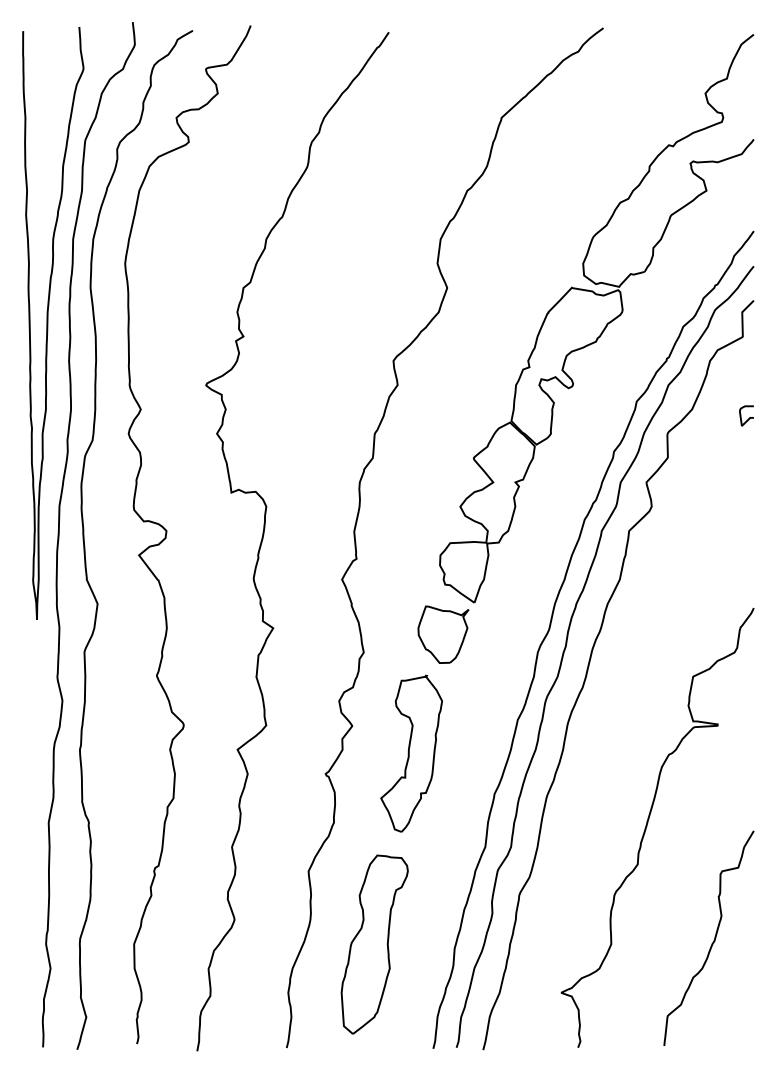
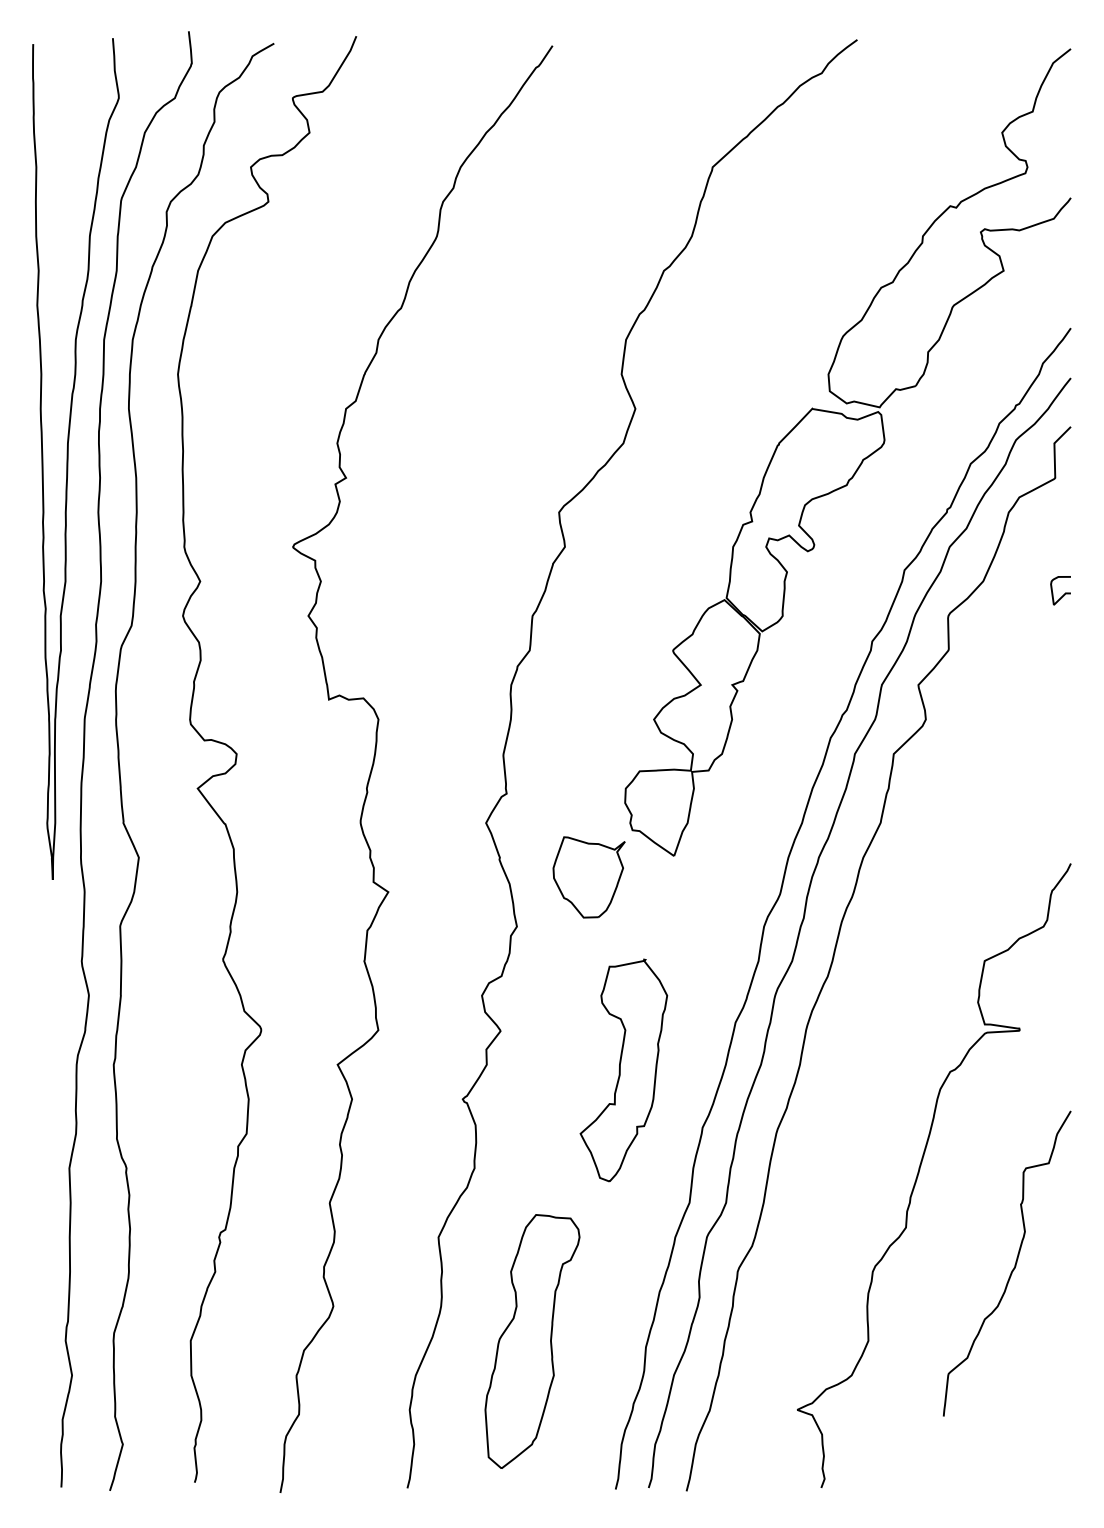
part: (443, 634) -> (588, 877), moved
part: (411, 753) -> (623, 1070), moved
curve: (714, 938) -> (1014, 1264), moved

